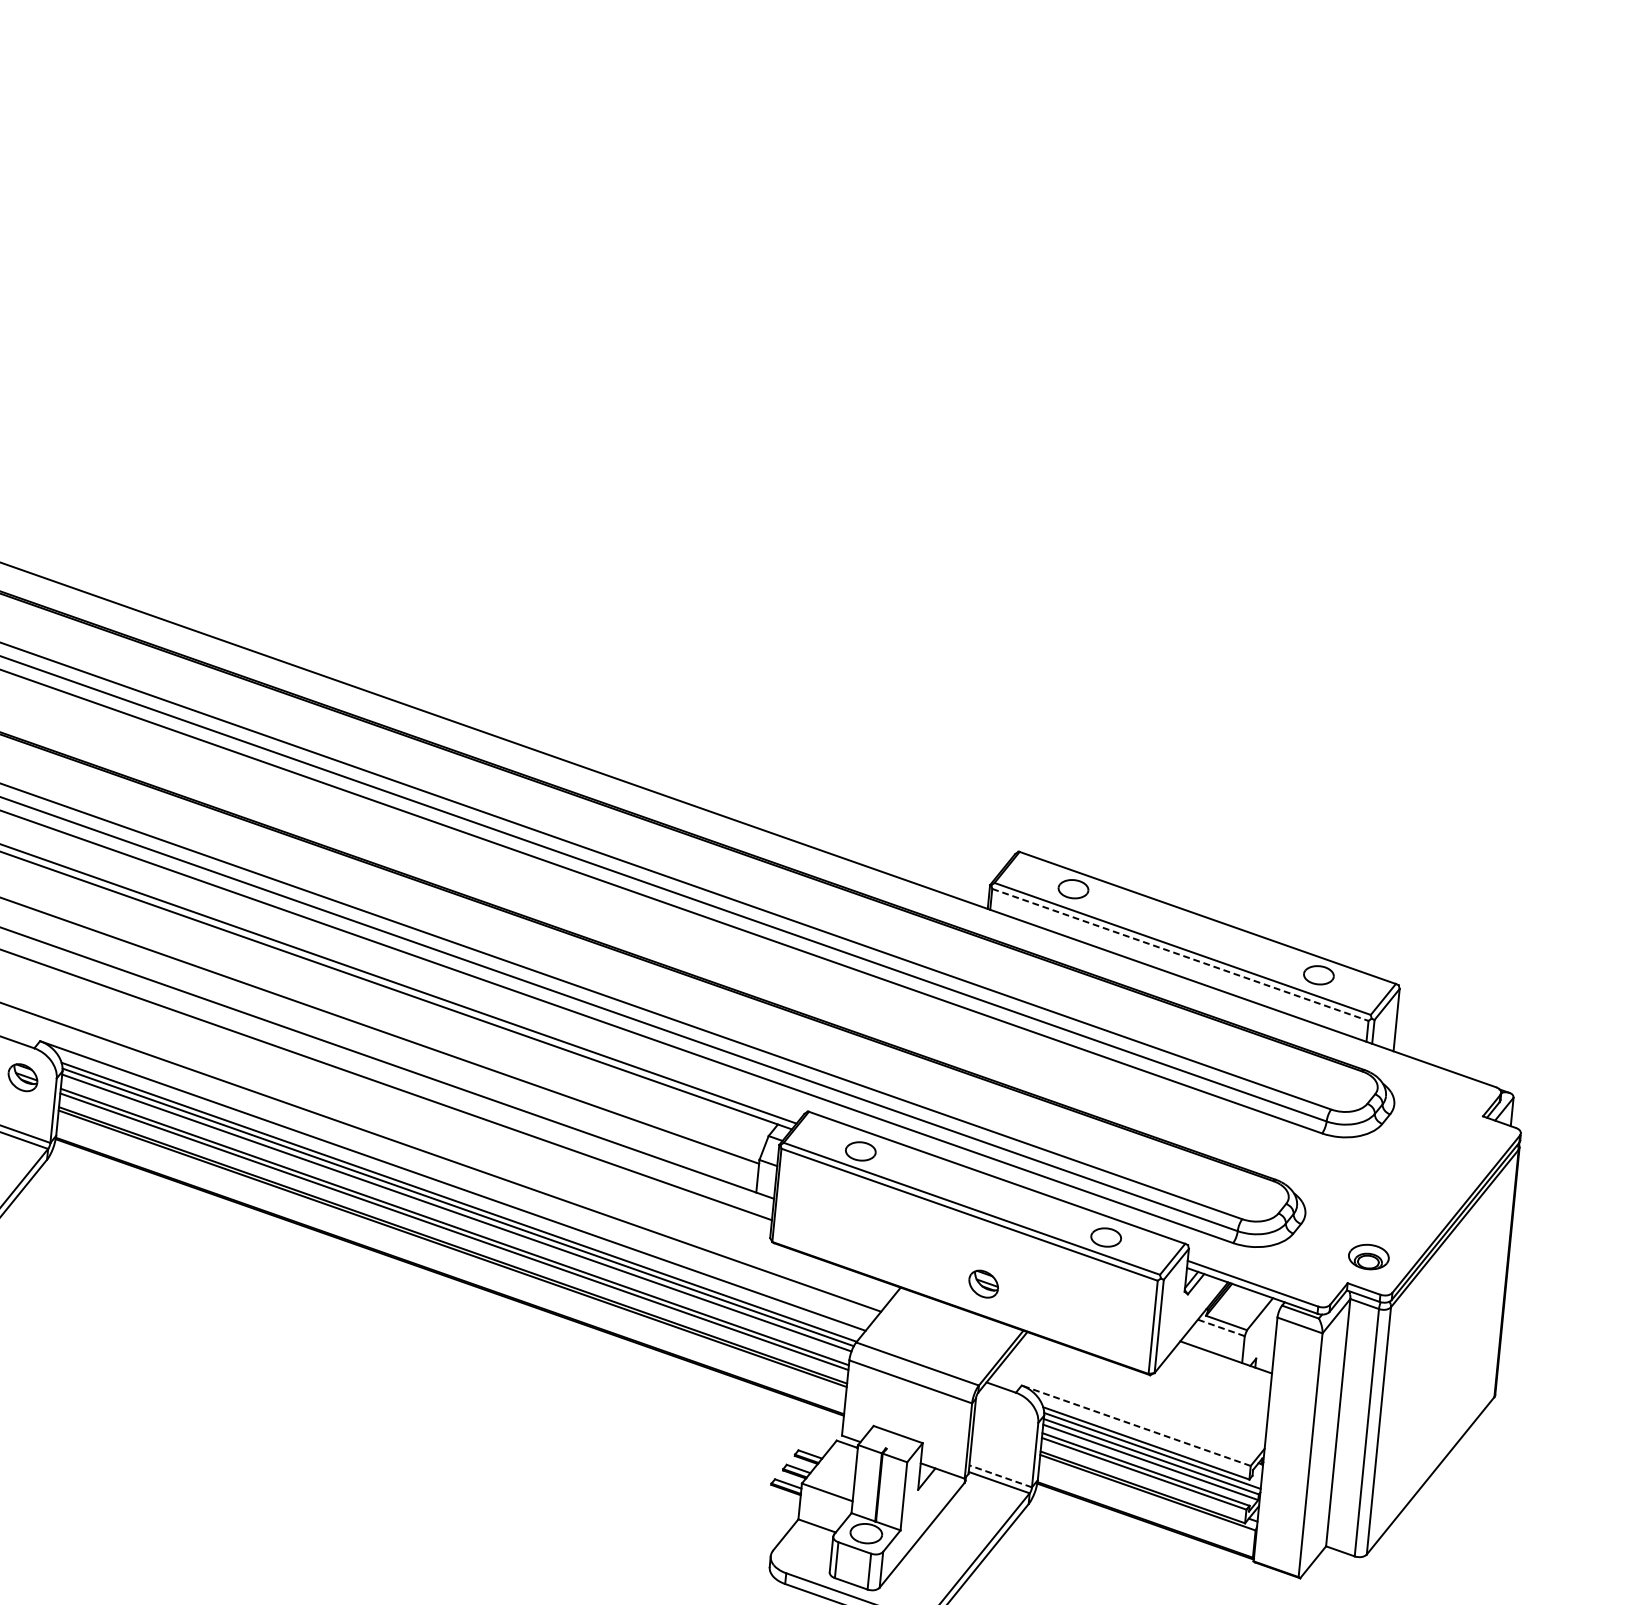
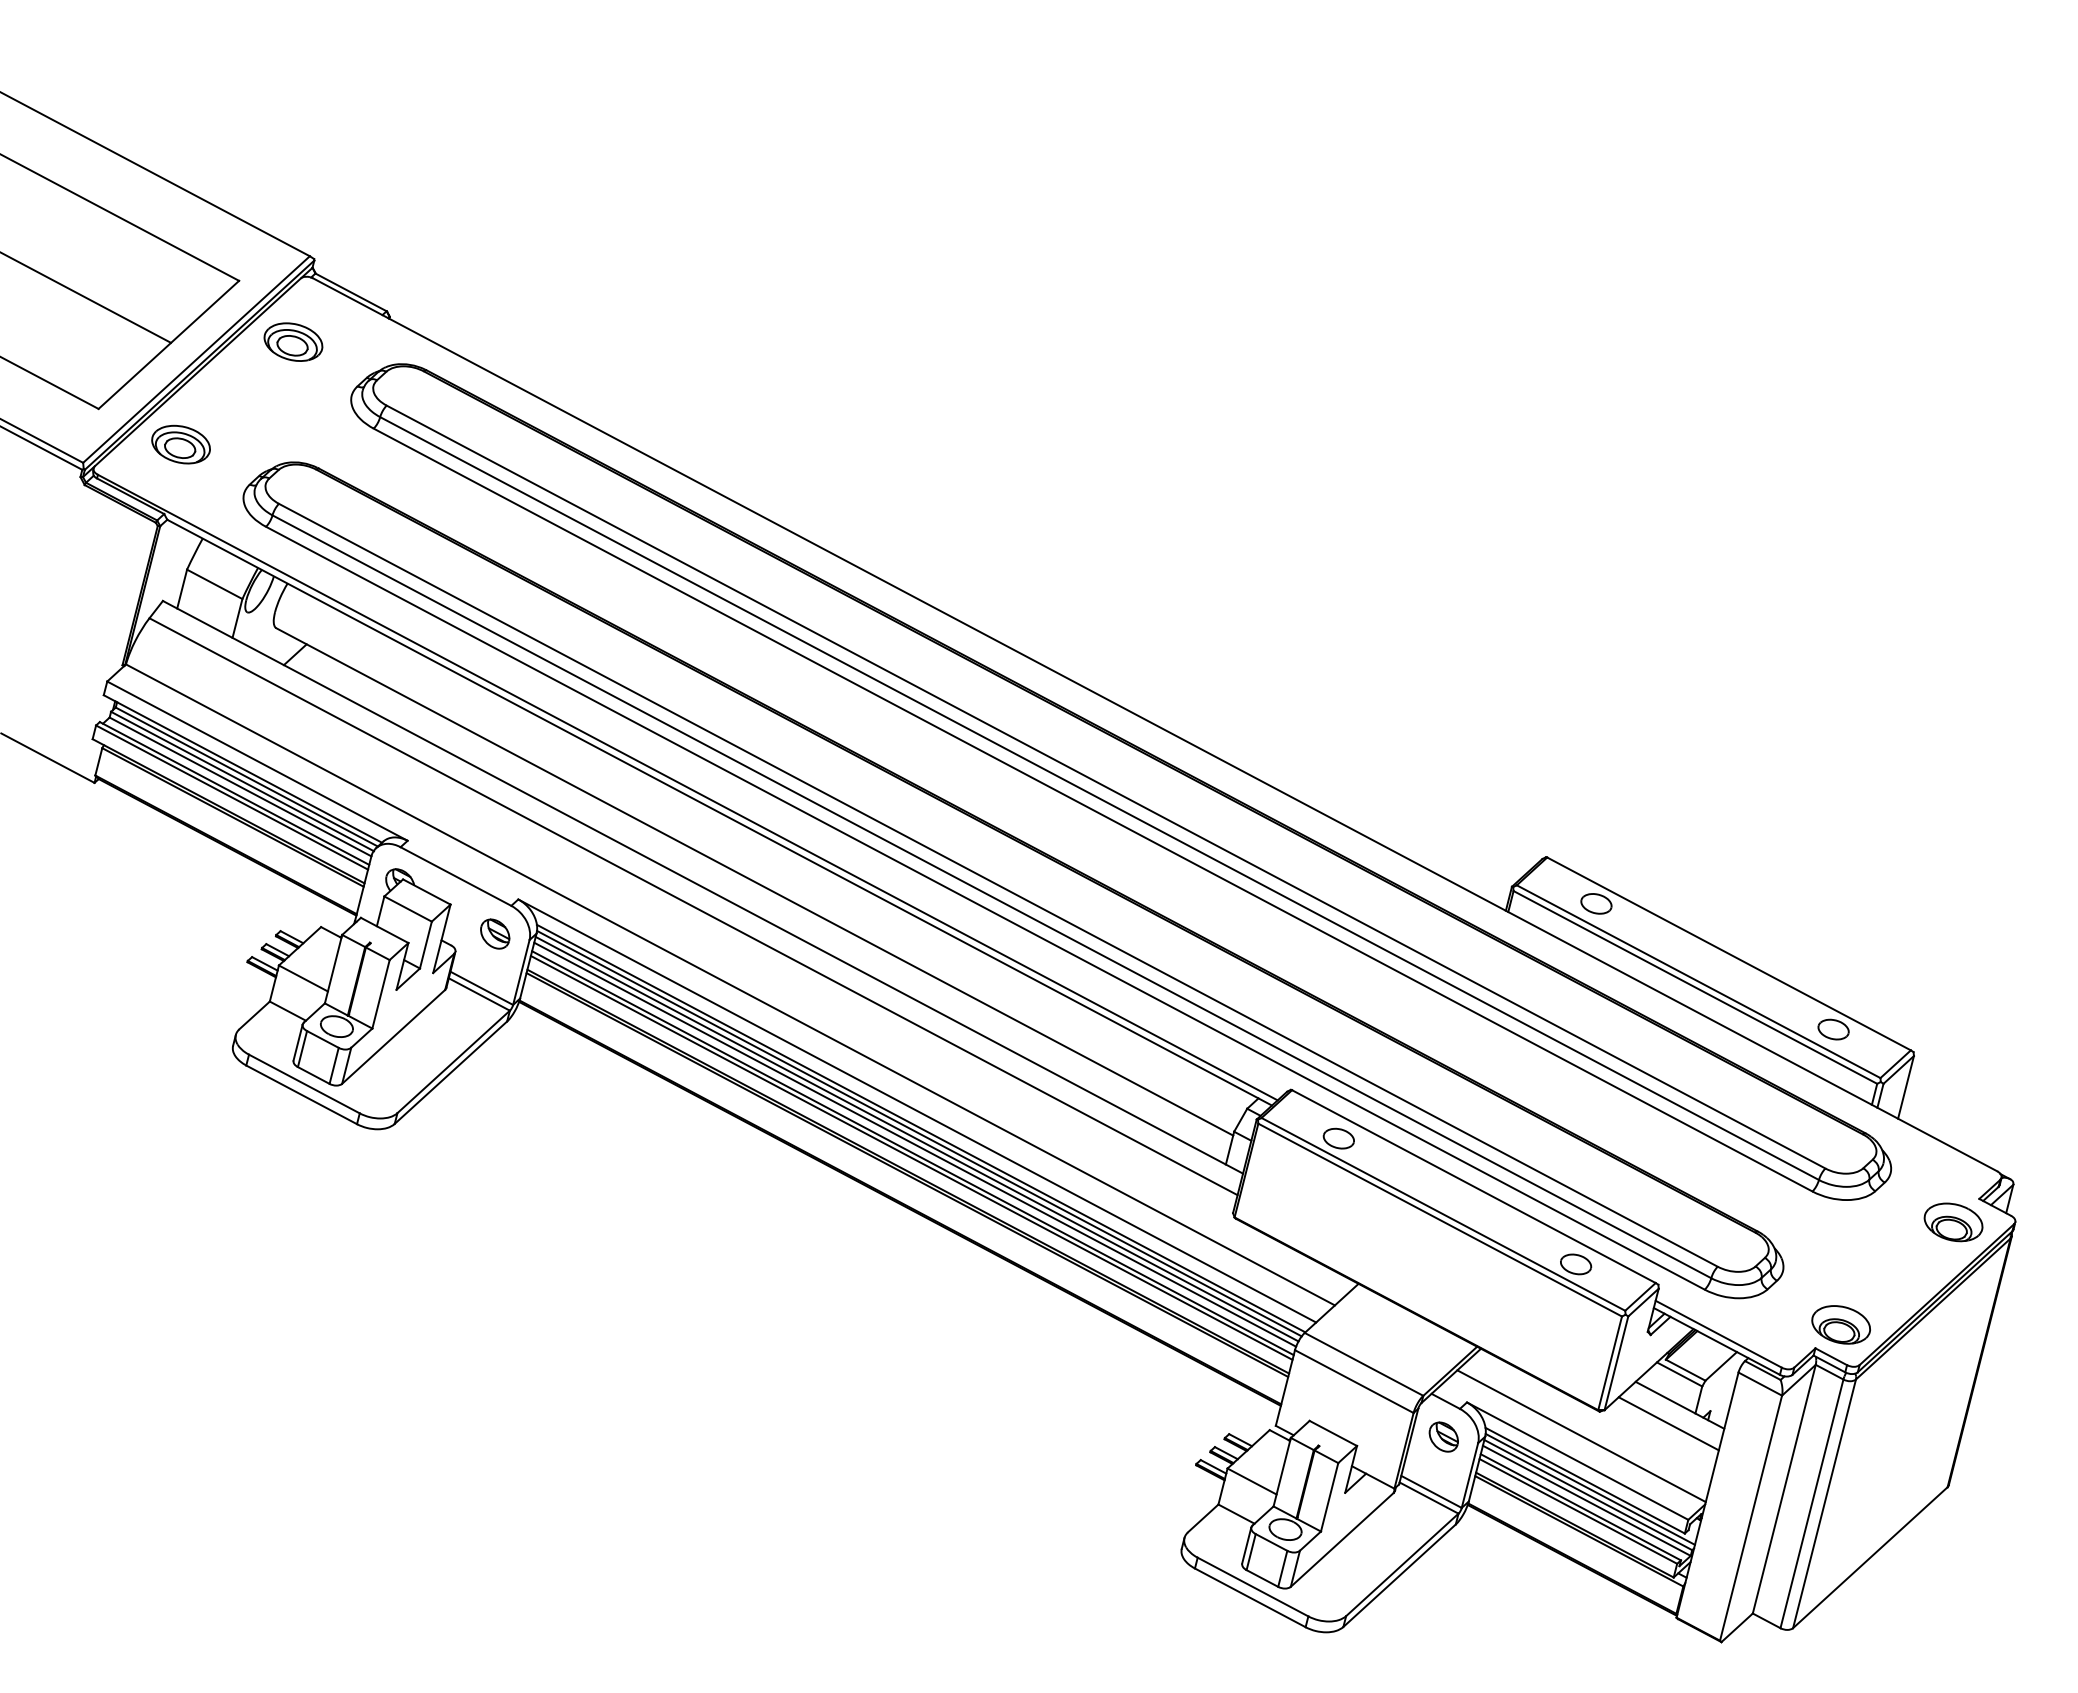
line: (1180, 954) -> (1695, 987), dashed -> solid
part: (1461, 1142) -> (1953, 1222), added
line: (456, 1218) -> (915, 1144), added
part: (1368, 1256) -> (1840, 1324), size x1.43
part: (983, 1283) -> (1443, 1436), moved
line: (1221, 1327) -> (1679, 1374), dashed -> solid
line: (1217, 1376) -> (1668, 1423), added
line: (1136, 1401) -> (1581, 1436), added
line: (1135, 1425) -> (1577, 1460), dashed -> solid
line: (1000, 1475) -> (1431, 1491), dashed -> solid

